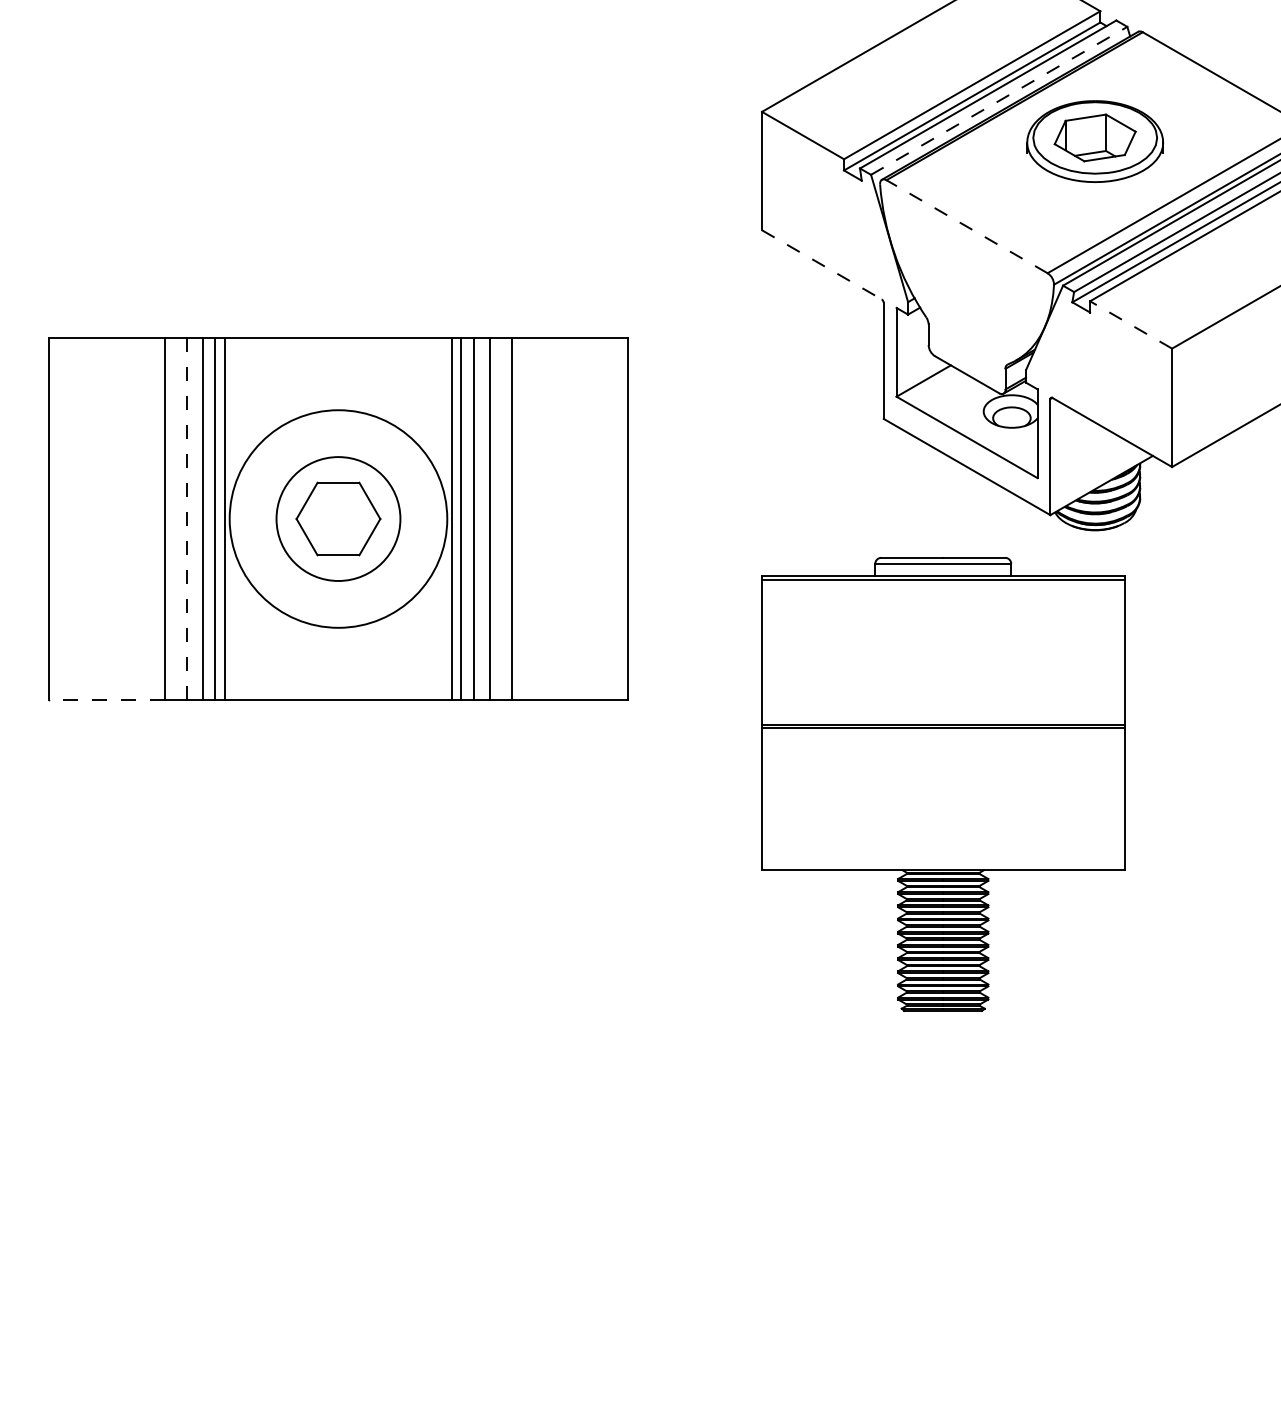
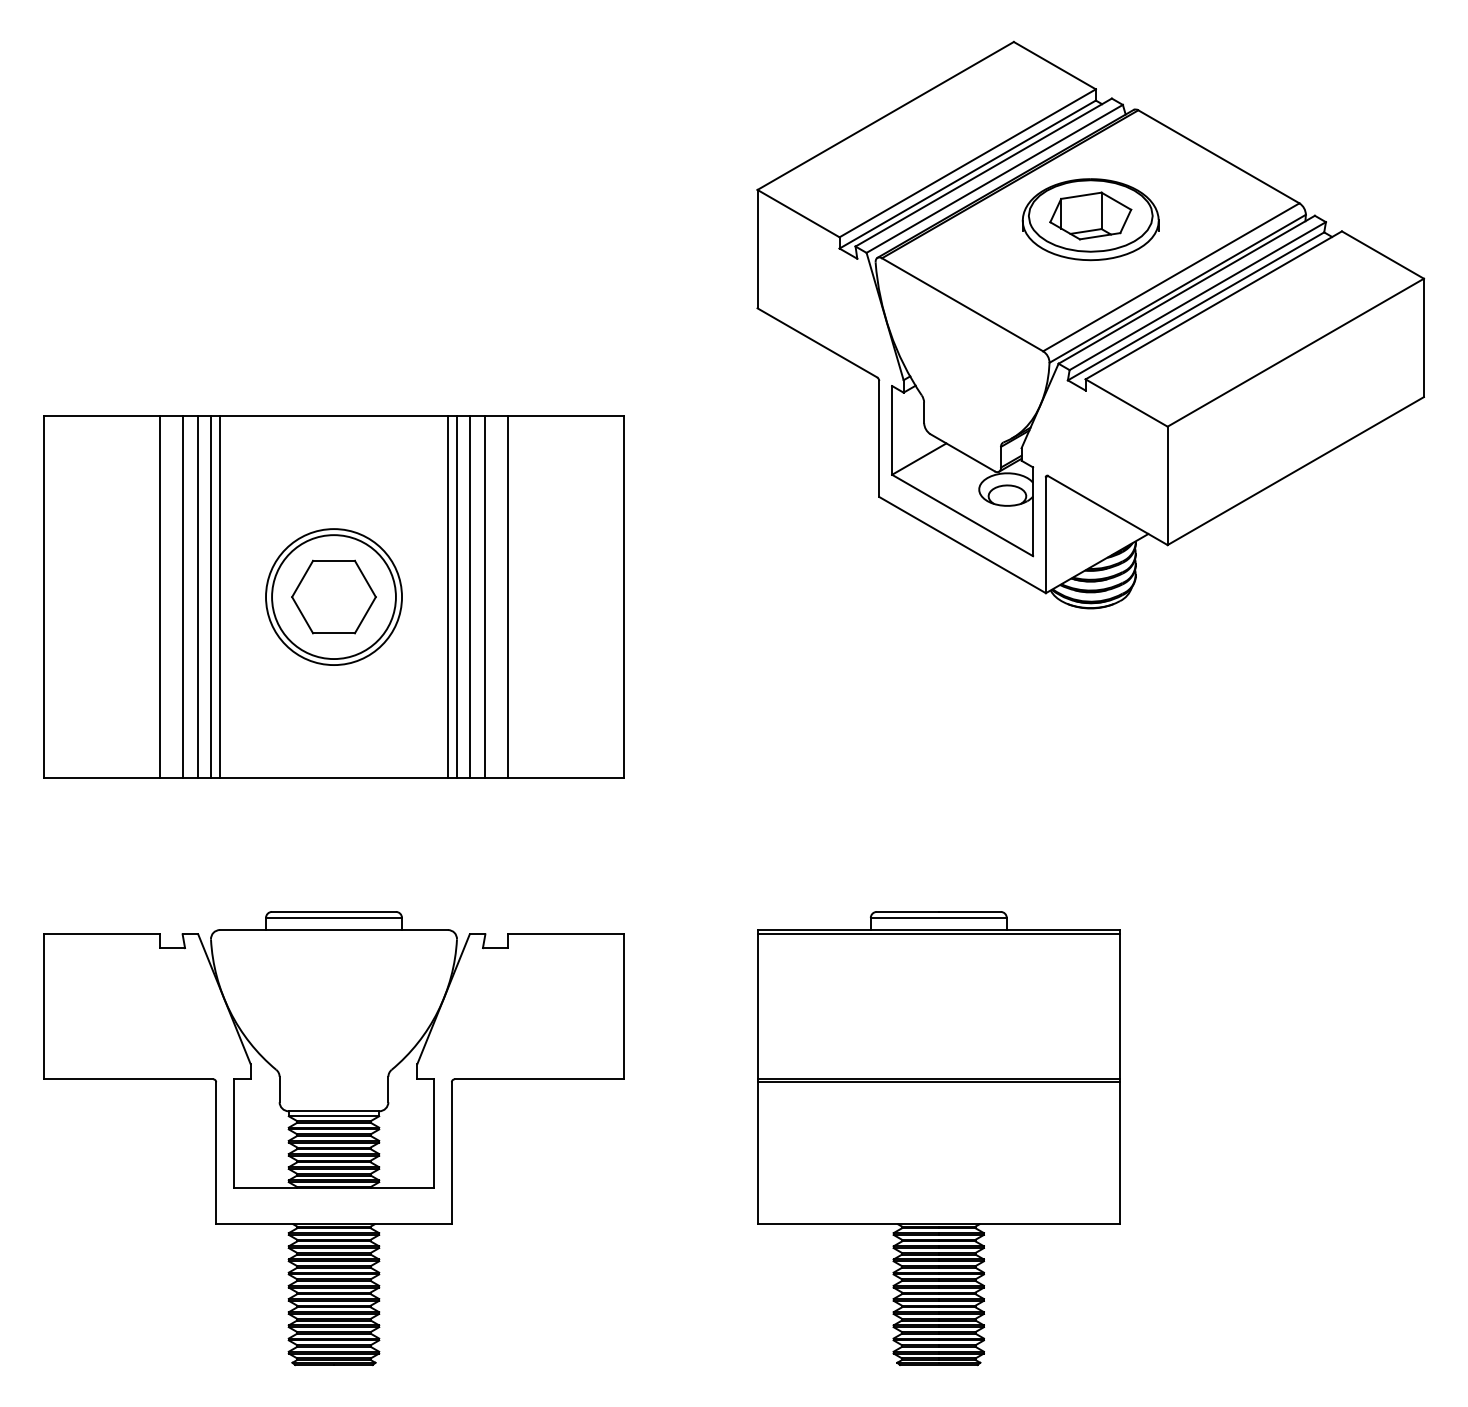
line: (998, 100) -> (994, 178), dashed -> solid
line: (966, 226) -> (962, 304), dashed -> solid
line: (821, 265) -> (817, 343), dashed -> solid
line: (1130, 324) -> (1126, 402), dashed -> solid
line: (186, 518) -> (182, 596), dashed -> solid
circle: (338, 519) -> (334, 597), size x0.62
line: (106, 700) -> (102, 778), dashed -> solid
part: (942, 784) -> (938, 1138), moved
part: (337, 1060) -> (333, 1138), added

